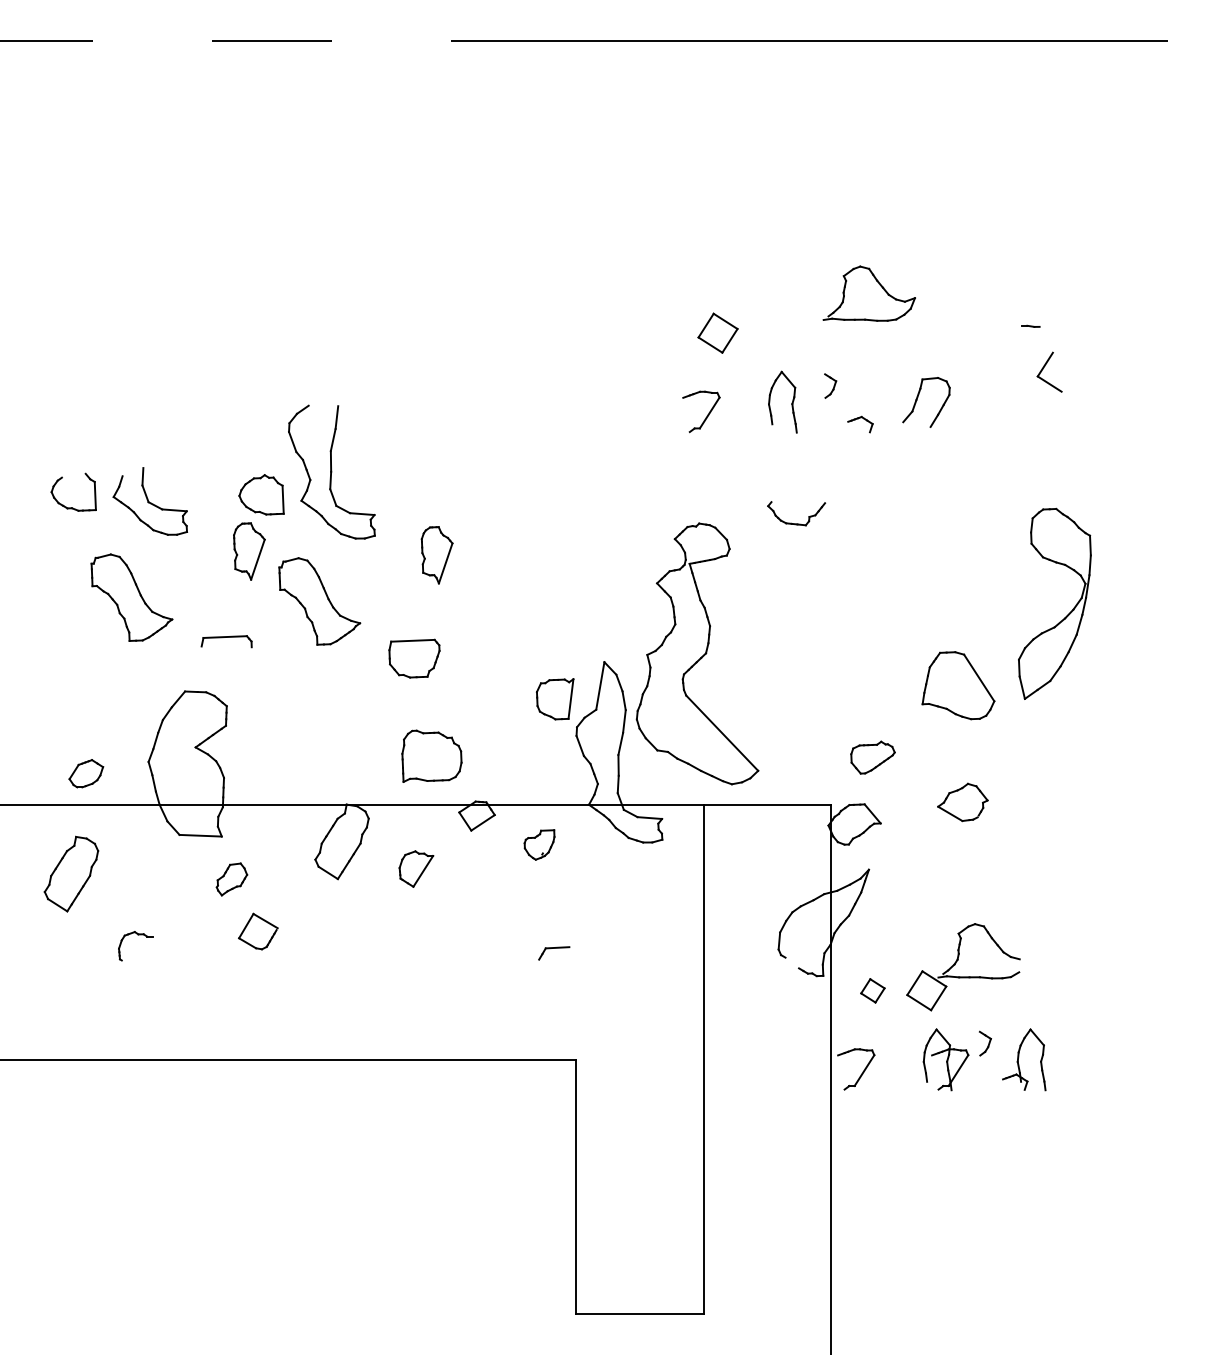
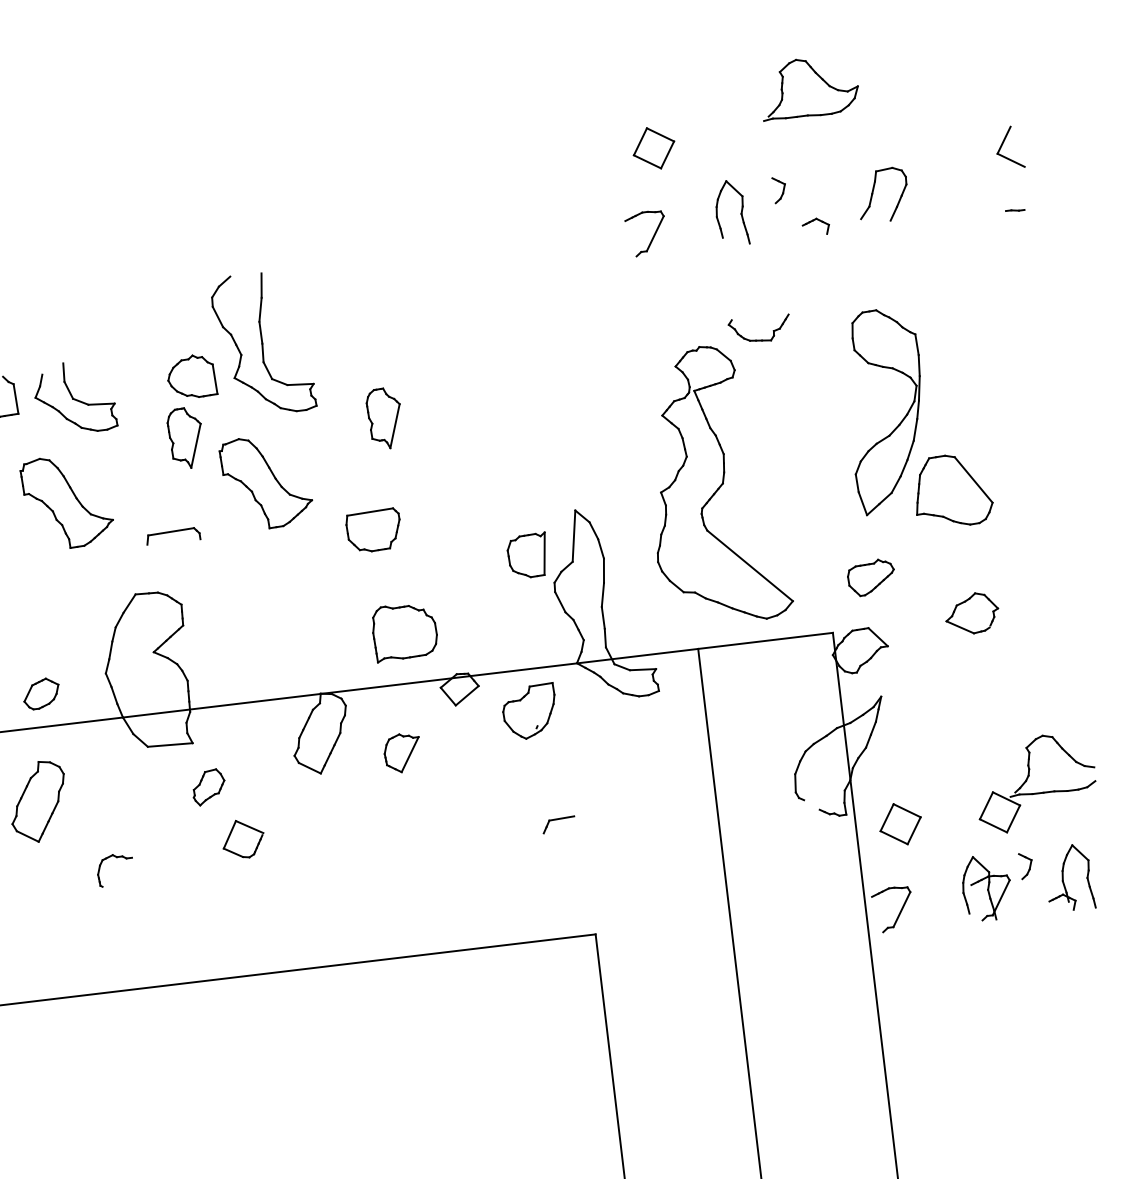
part: (1030, 325) -> (1014, 209), moved
part: (1066, 615) -> (900, 421), moved
part: (697, 653) -> (713, 484), moved
part: (539, 844) -> (529, 711), size x1.67
part: (956, 963) -> (1027, 779), moved
part: (872, 990) -> (900, 823), size x1.67

